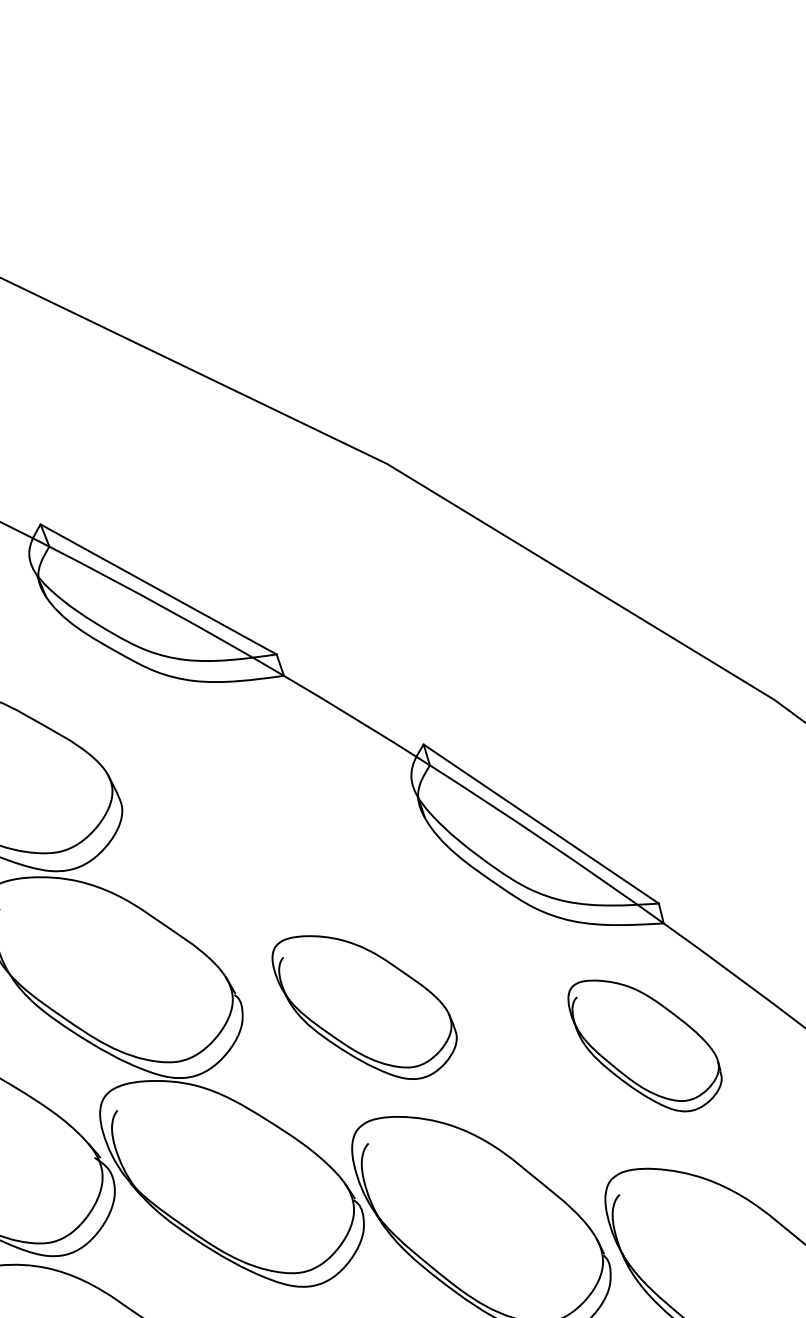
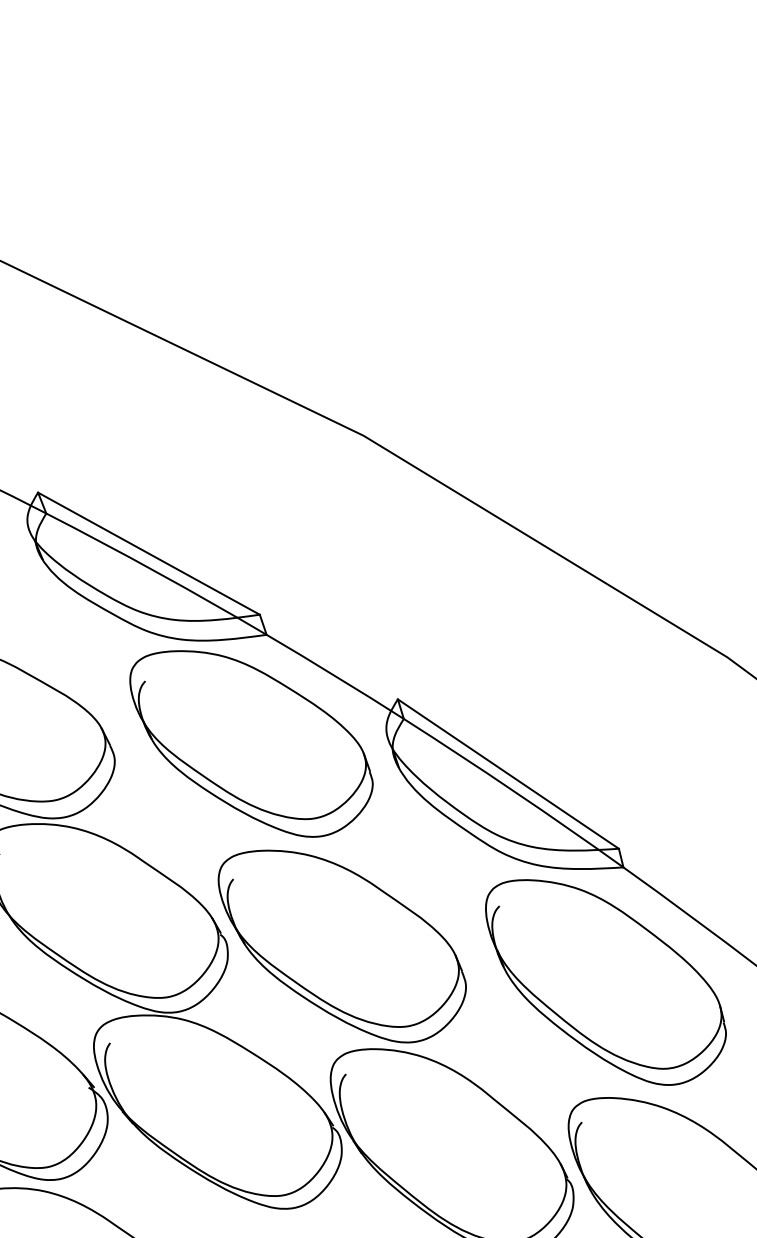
part: (267, 791) -> (251, 743), added
part: (364, 1007) -> (342, 946), size x1.43
part: (644, 1045) -> (605, 982), size x1.67

